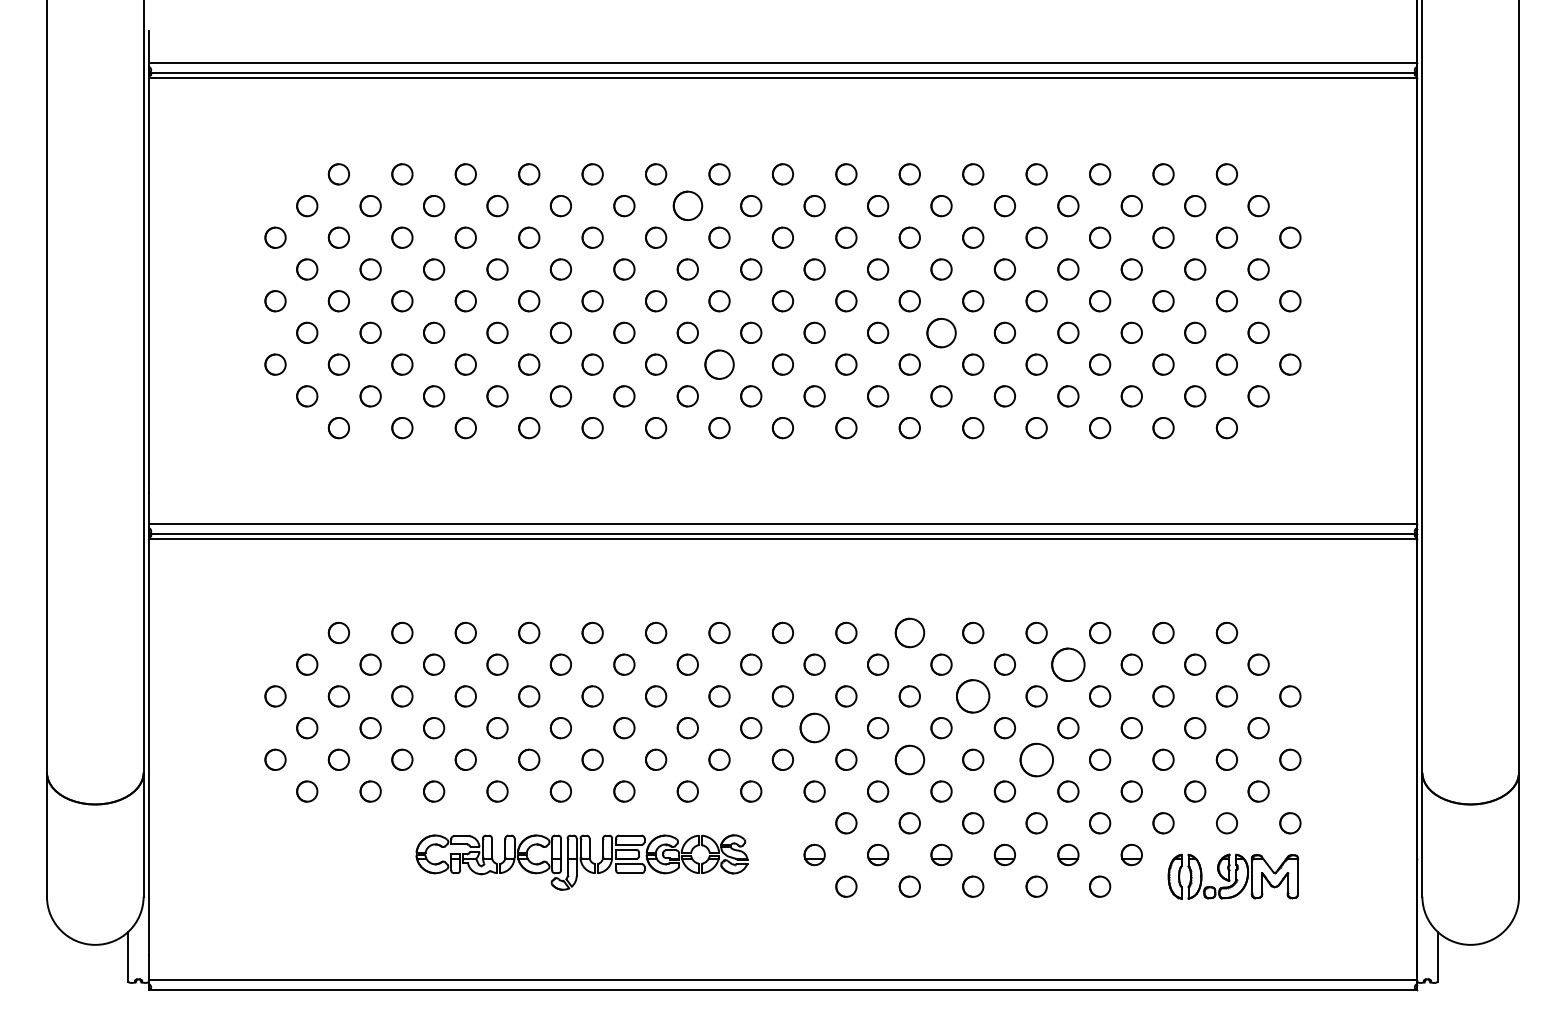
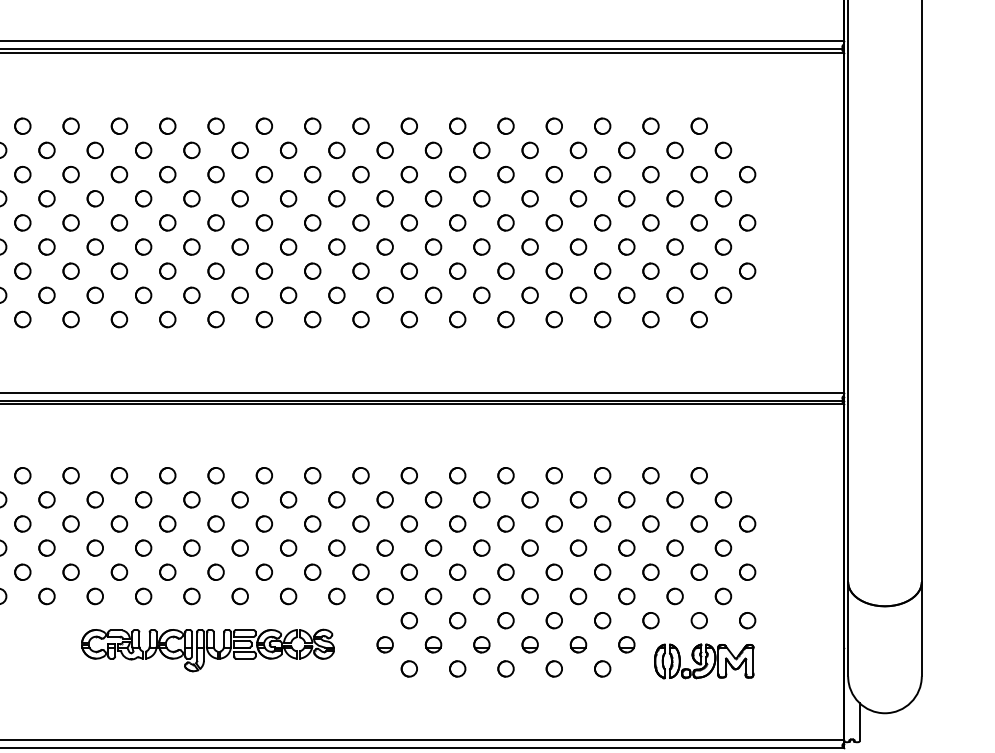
circle: (687, 206) -> (288, 150), size x0.71
circle: (941, 332) -> (481, 246), size x0.71
circle: (719, 364) -> (312, 271), size x0.71
part: (909, 632) -> (457, 475), size x0.71
circle: (1068, 664) -> (578, 499), size x0.62
circle: (973, 696) -> (506, 524), size x0.62
circle: (814, 728) -> (385, 548), size x0.71
circle: (909, 759) -> (457, 572), size x0.71
circle: (1036, 759) -> (554, 572), size x0.62

